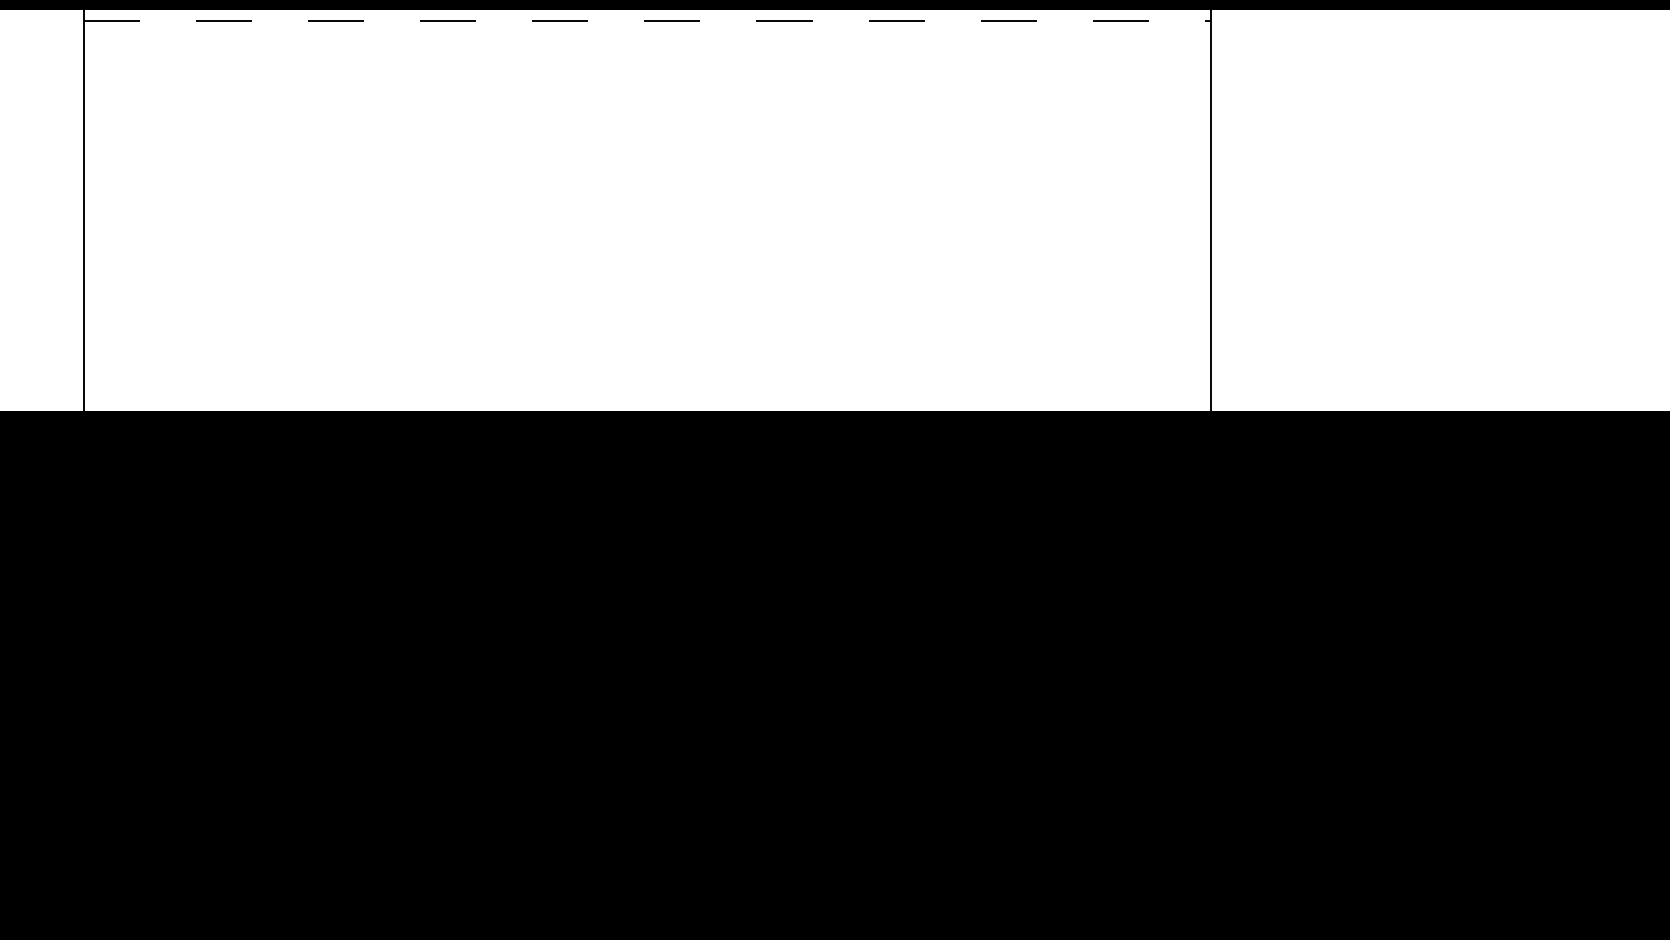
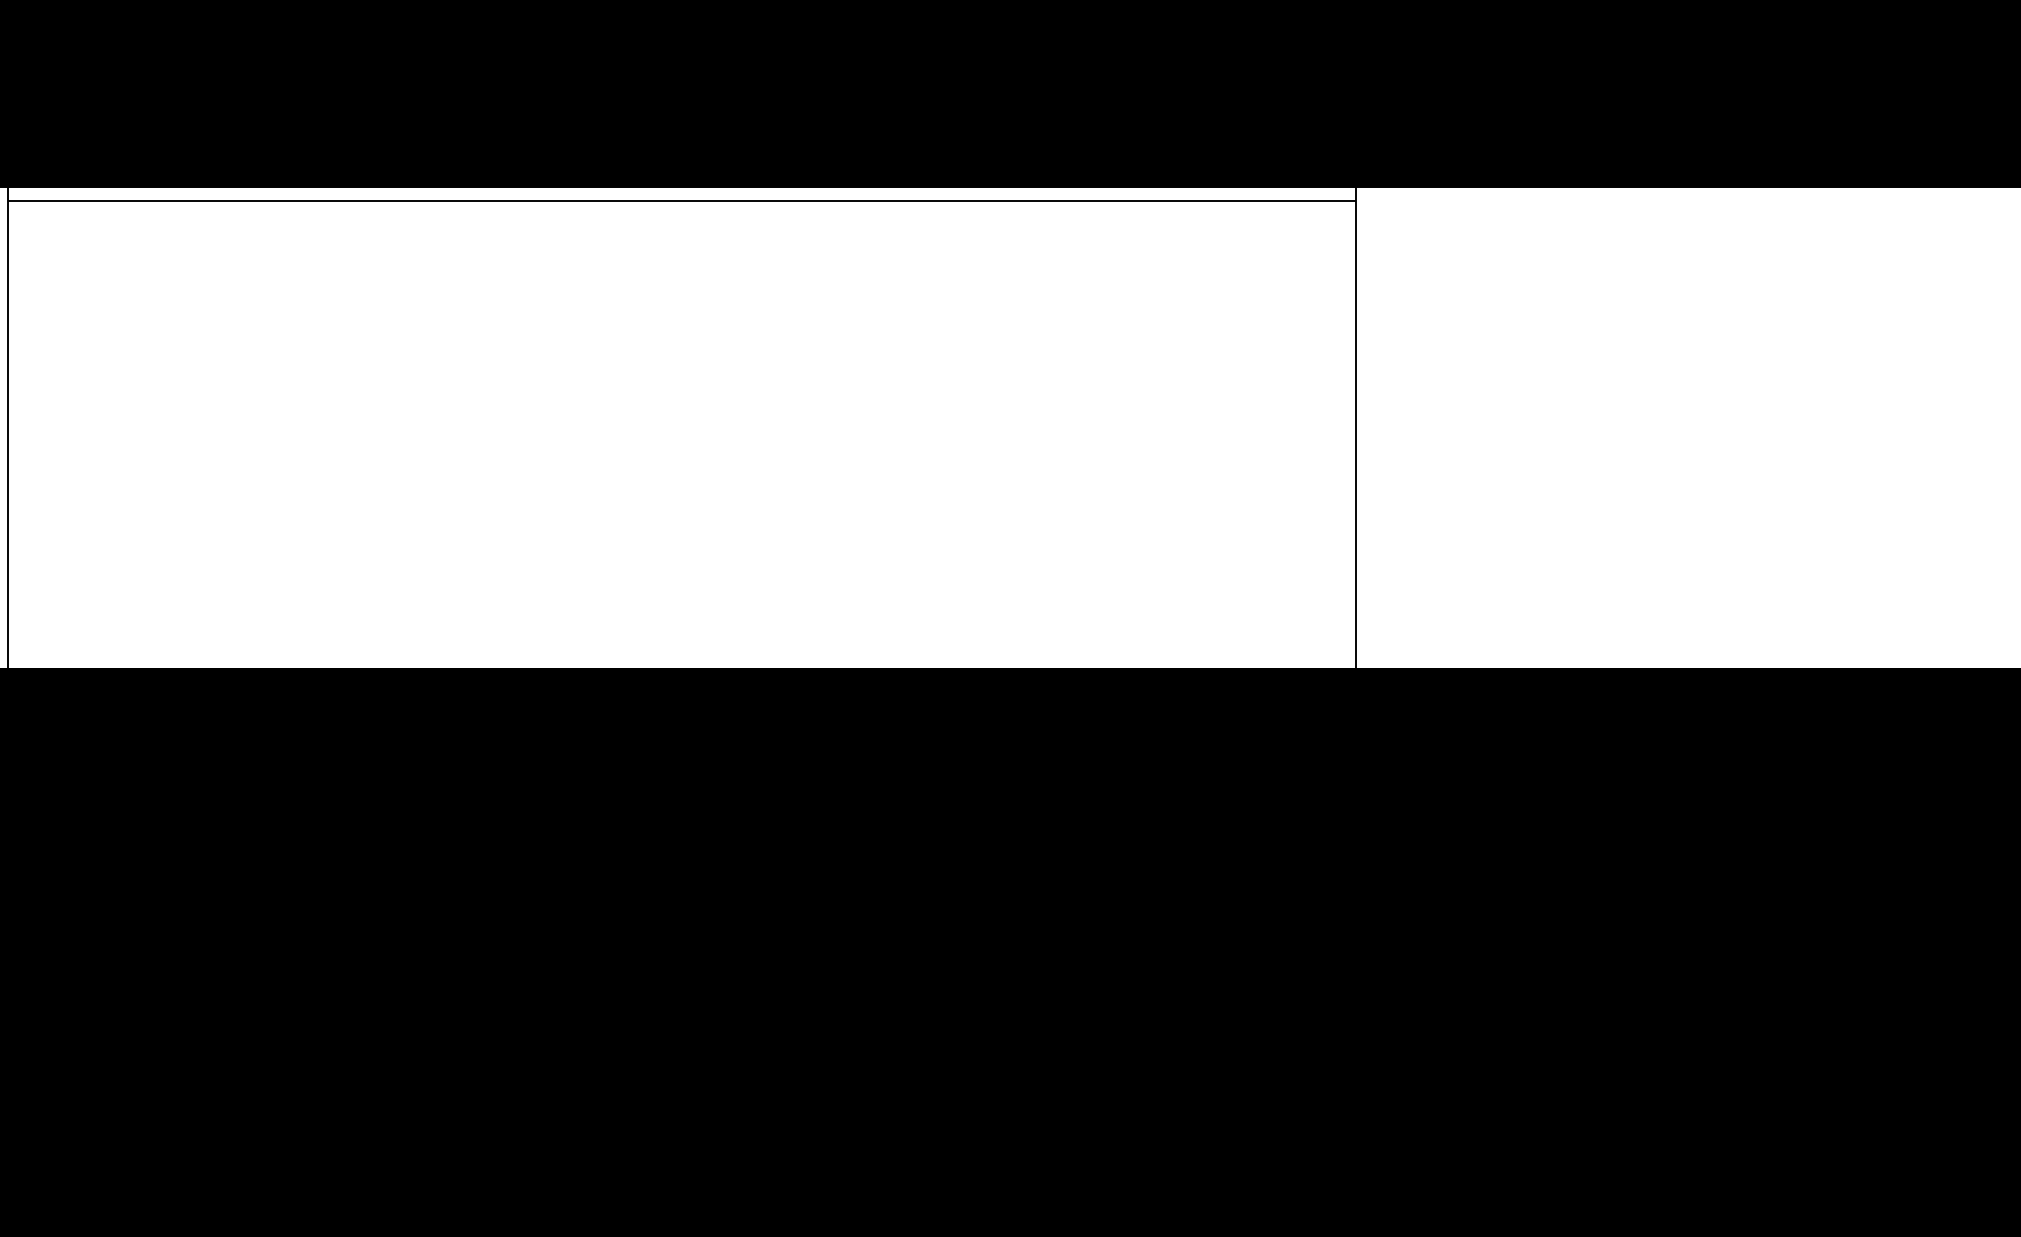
line: (647, 20) -> (682, 200), dashed -> solid

